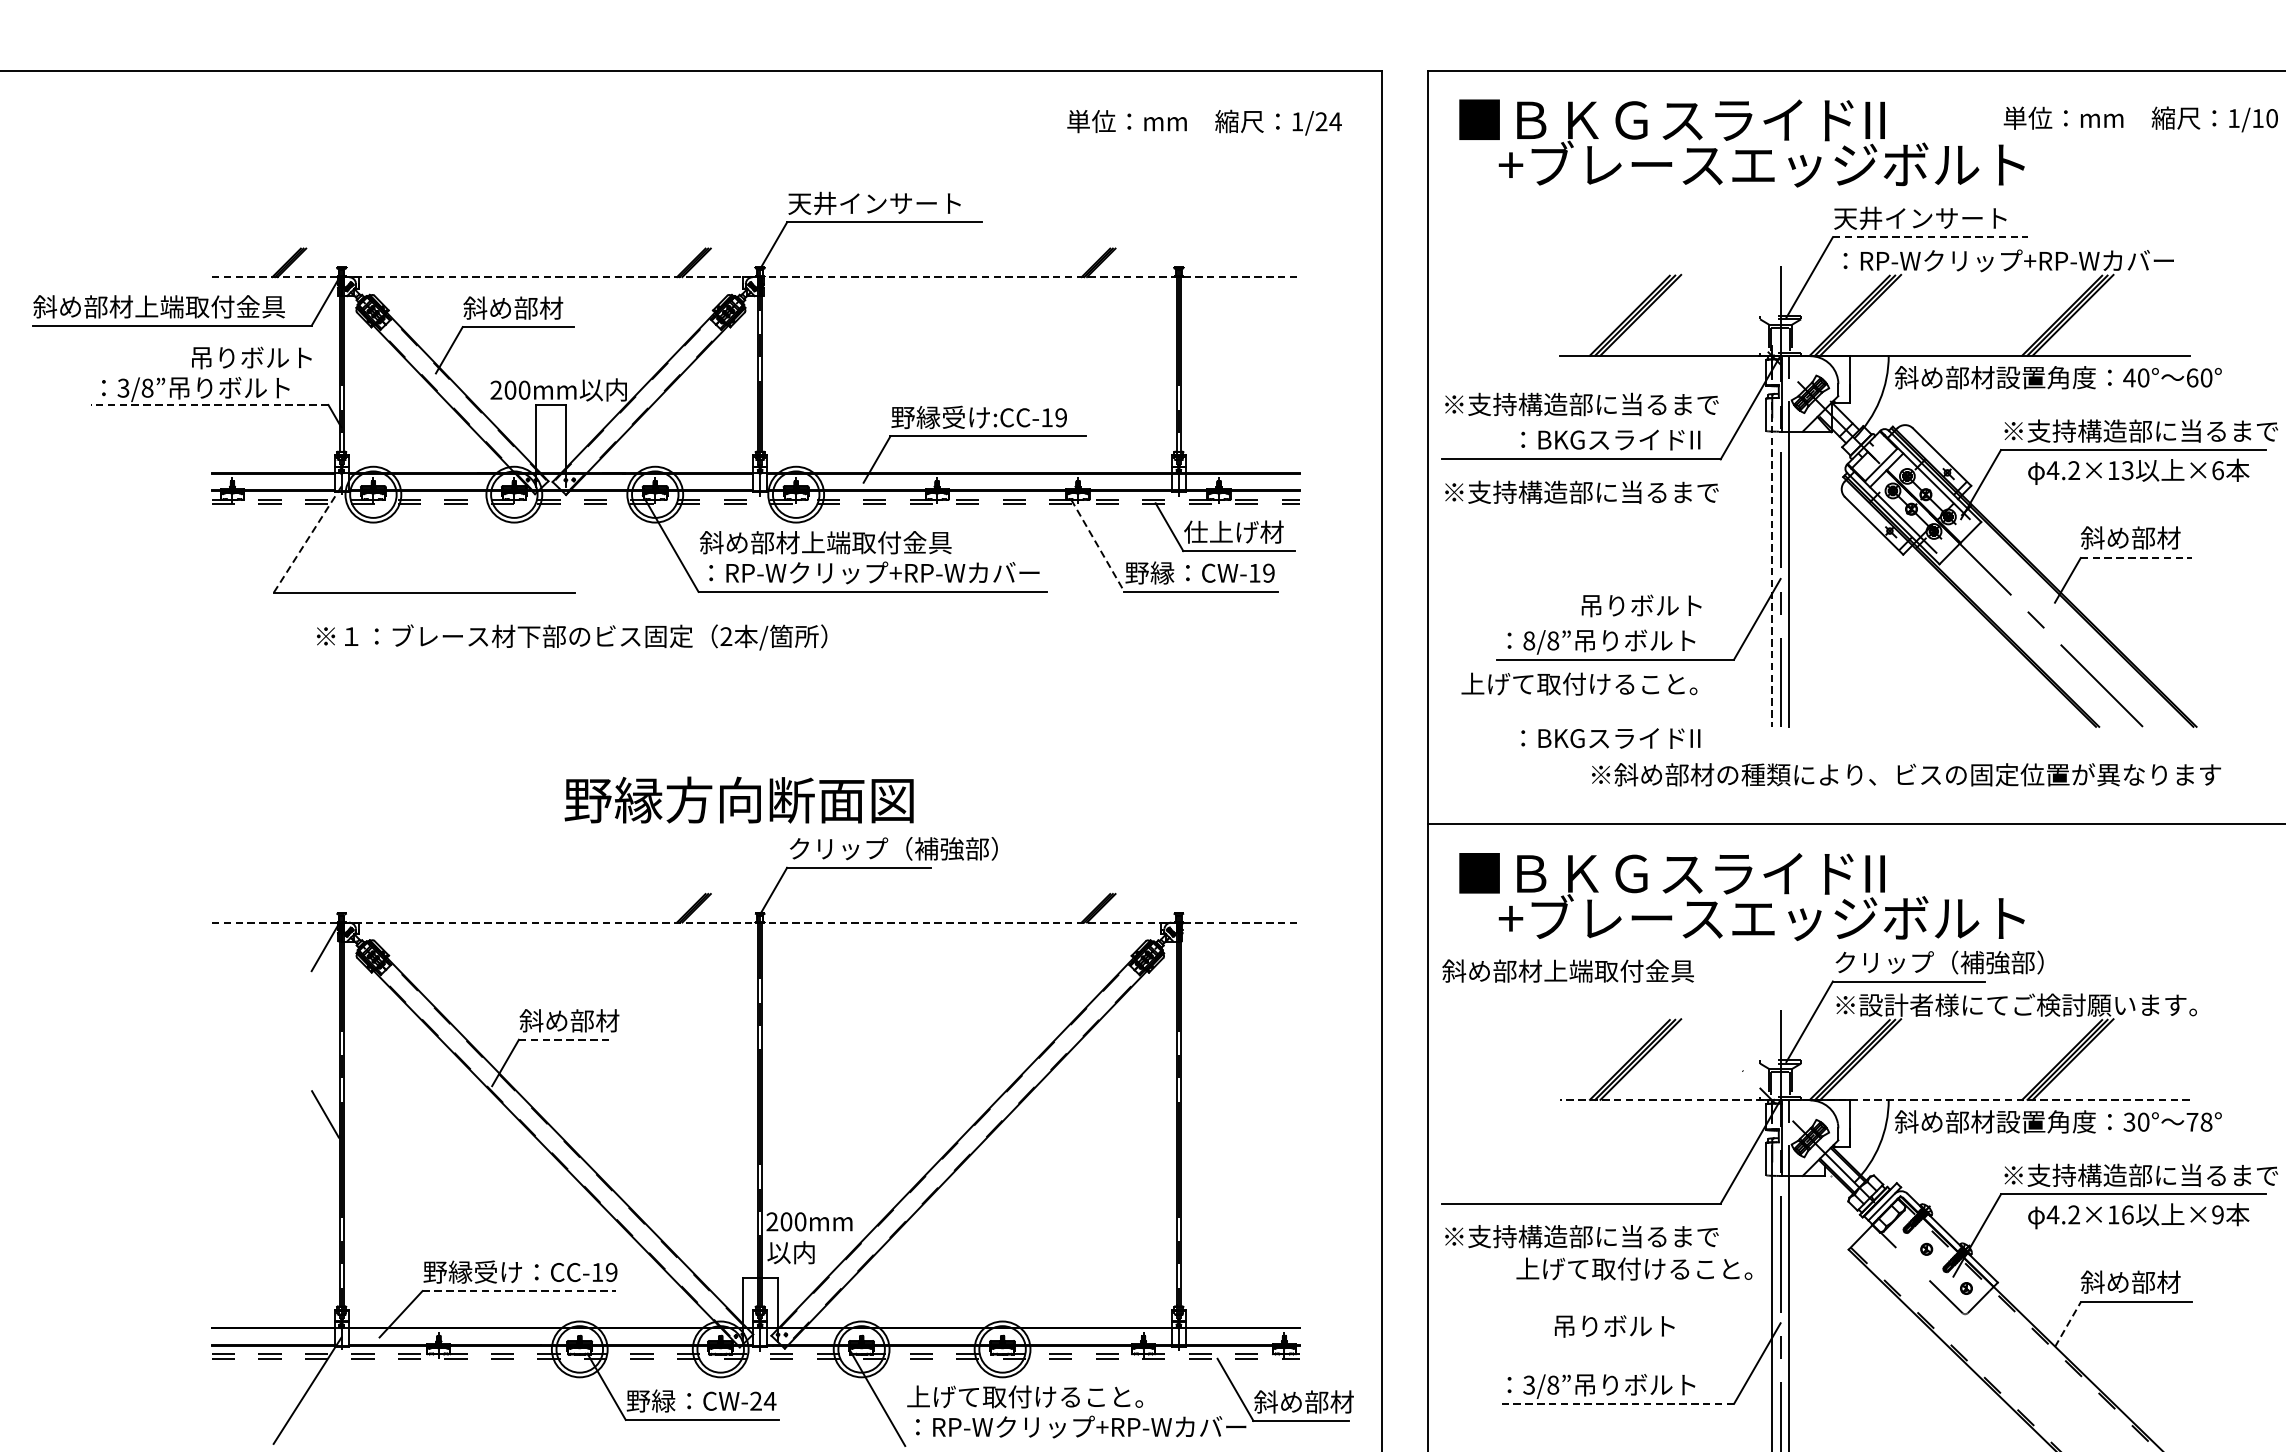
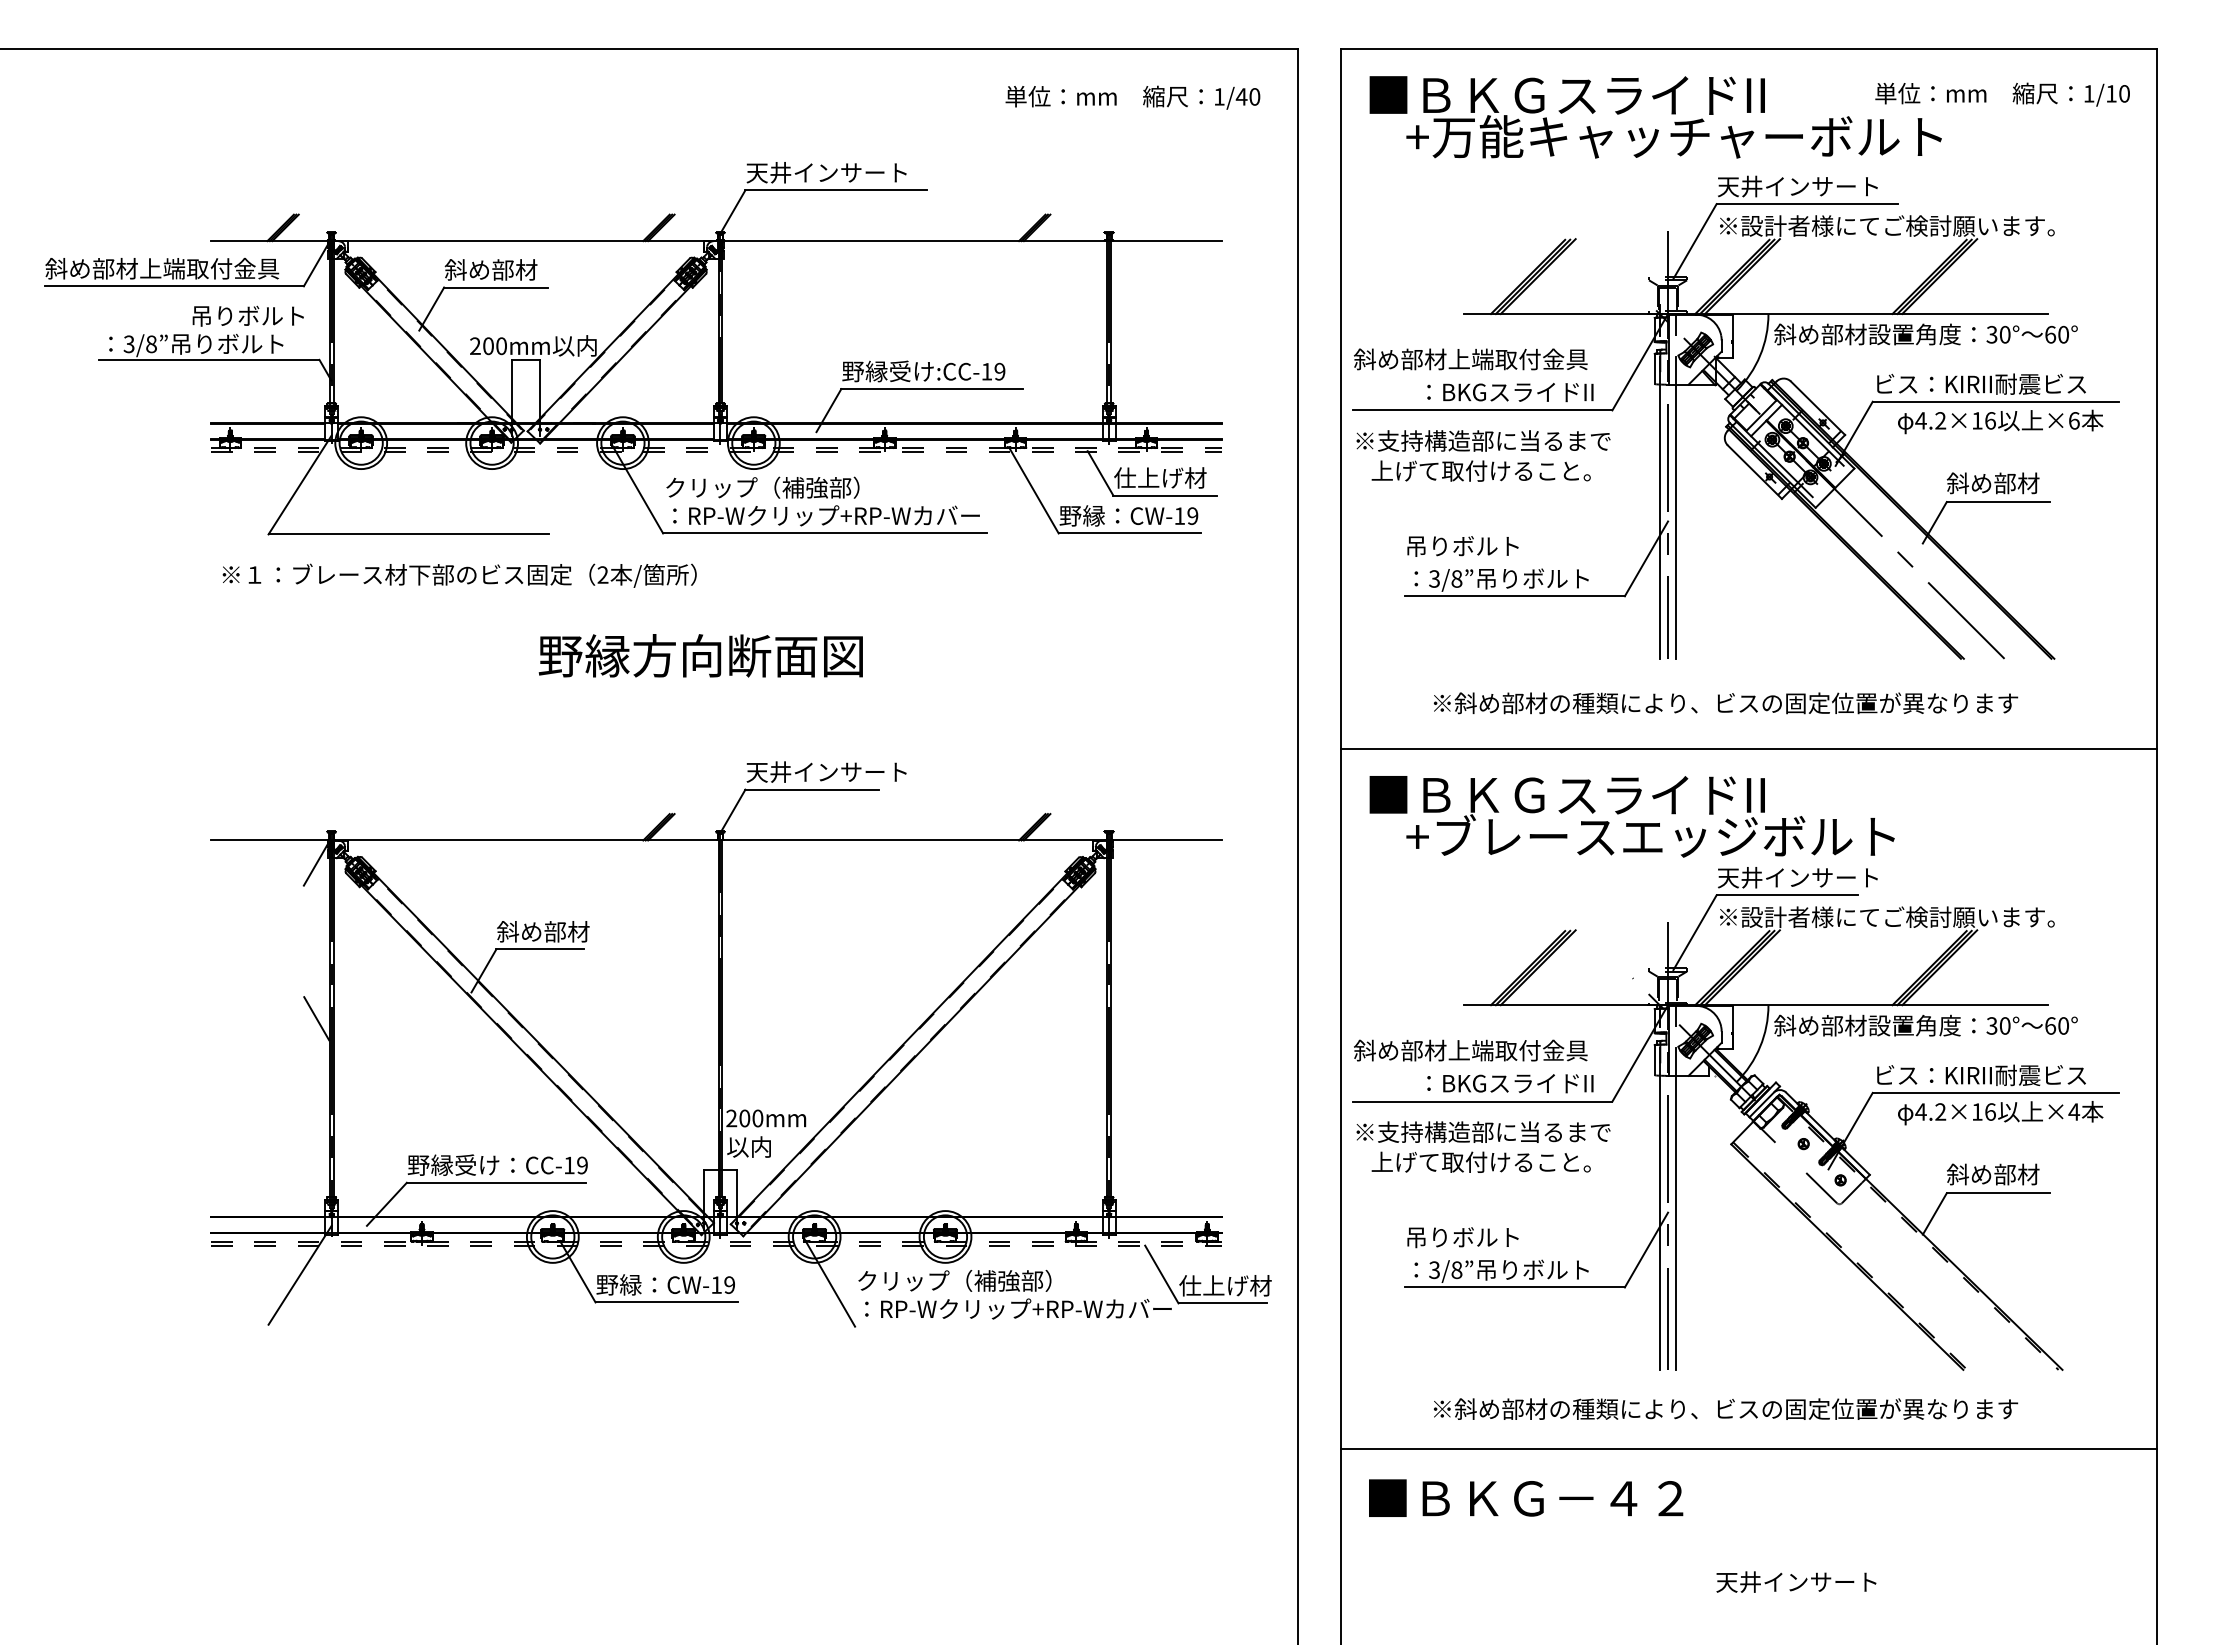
text: (1327, 121) -> (1247, 96), 1/24 -> 1/40
text: (1800, 164) -> (1686, 136), +ブレースエッジボルト -> +万能キャッチャーボルト
line: (1930, 237) -> (1807, 204), dashed -> solid
text: (2016, 260) -> (1887, 225), ：RP-Wクリップ+RP-Wカバー -> ※設計者様にてご検討願います。
line: (755, 277) -> (716, 241), dashed -> solid
text: (2128, 377) -> (1991, 334), 40° -> 30°
line: (208, 404) -> (208, 359), dashed -> solid
text: (1579, 404) -> (1481, 359), ※支持構造部に当るまで -> 斜め部材上端取付金具
text: (2140, 430) -> (2002, 383), ※支持構造部に当るまで -> ビス：KIRII耐震ビス
text: (2126, 470) -> (1989, 420), 4.2×13 -> 4.2×16
line: (308, 539) -> (300, 484), dashed -> solid
text: (825, 542) -> (781, 487), 斜め部材上端取付金具 -> クリップ（補強部）
line: (1098, 546) -> (1034, 491), dashed -> solid
line: (2136, 558) -> (1998, 502), dashed -> solid
line: (1772, 565) -> (1660, 508), dashed -> solid
text: (1641, 605) -> (1462, 546), moved
text: (571, 637) -> (459, 575), moved
text: (1529, 640) -> (1434, 578), 8/8 -> 3/8
text: (1578, 683) -> (1480, 470), moved
text: (1610, 738) -> (1510, 1083), moved
text: (1905, 774) -> (1725, 703), moved
text: (738, 799) -> (700, 655), moved
text: (892, 849) -> (843, 772), クリップ（補強部） -> 天井インサート
line: (755, 922) -> (716, 840), dashed -> solid
text: (1938, 962) -> (1814, 877), クリップ（補強部） -> 天井インサート
text: (1567, 970) -> (1470, 1050), moved
line: (565, 1039) -> (539, 949), dashed -> solid
line: (1874, 1100) -> (1755, 1005), dashed -> solid
text: (2199, 1121) -> (2057, 1025), 78° -> 60°
text: (2141, 1175) -> (2003, 1075), ※支持構造部に当るまで -> ビス：KIRII耐震ビス
text: (2218, 1214) -> (2074, 1111), ×9 -> ×4
text: (1633, 1268) -> (1480, 1161), moved
line: (519, 1290) -> (496, 1182), dashed -> solid
line: (2067, 1324) -> (1934, 1213), dashed -> solid
text: (1614, 1326) -> (1462, 1237), moved
text: (1025, 1396) -> (966, 1280), 上げて取付けること。 -> クリップ（補強部）
text: (763, 1400) -> (723, 1284), CW-24 -> CW-19
text: (1291, 1401) -> (1213, 1285), 斜め部材 -> 仕上げ材
line: (1615, 1403) -> (1514, 1287), dashed -> solid

